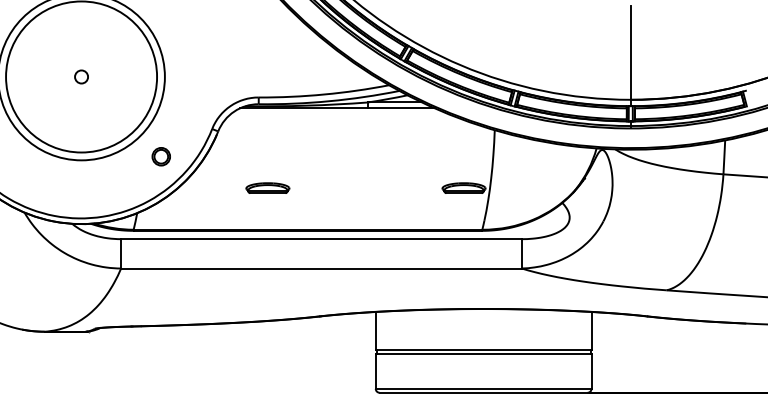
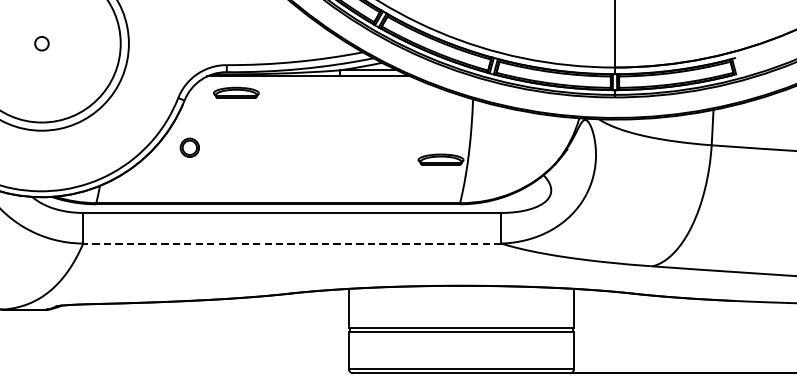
part: (160, 156) -> (189, 147), moved
part: (267, 187) -> (235, 92), moved
line: (321, 268) -> (292, 243), solid -> dashed

